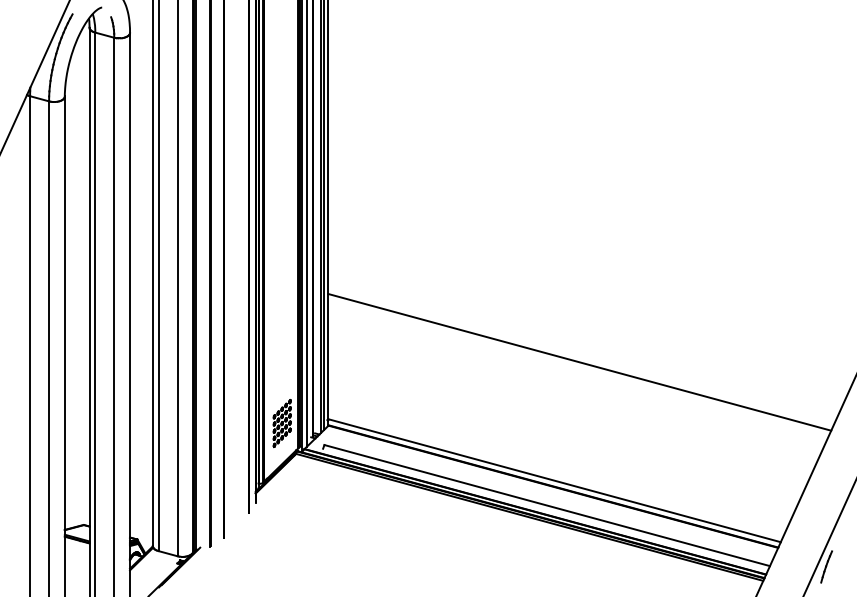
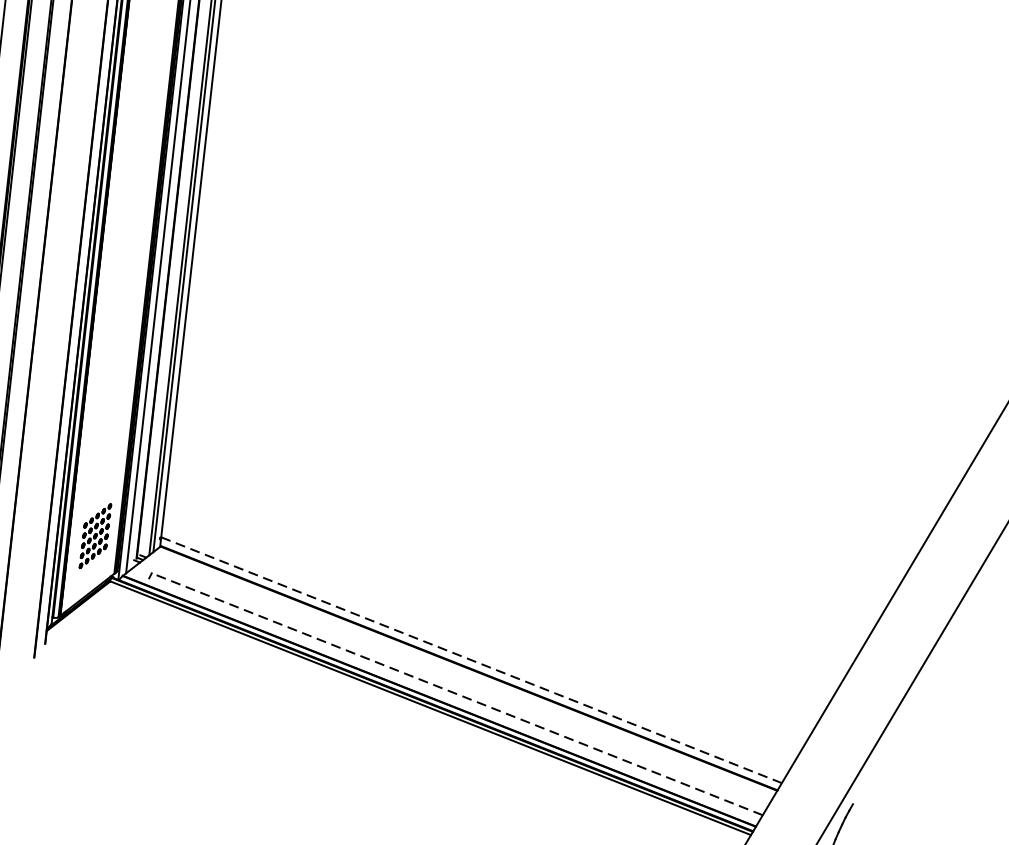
line: (579, 361) -> (525, 495), removed
line: (555, 480) -> (472, 660), solid -> dashed
line: (547, 505) -> (457, 694), solid -> dashed

